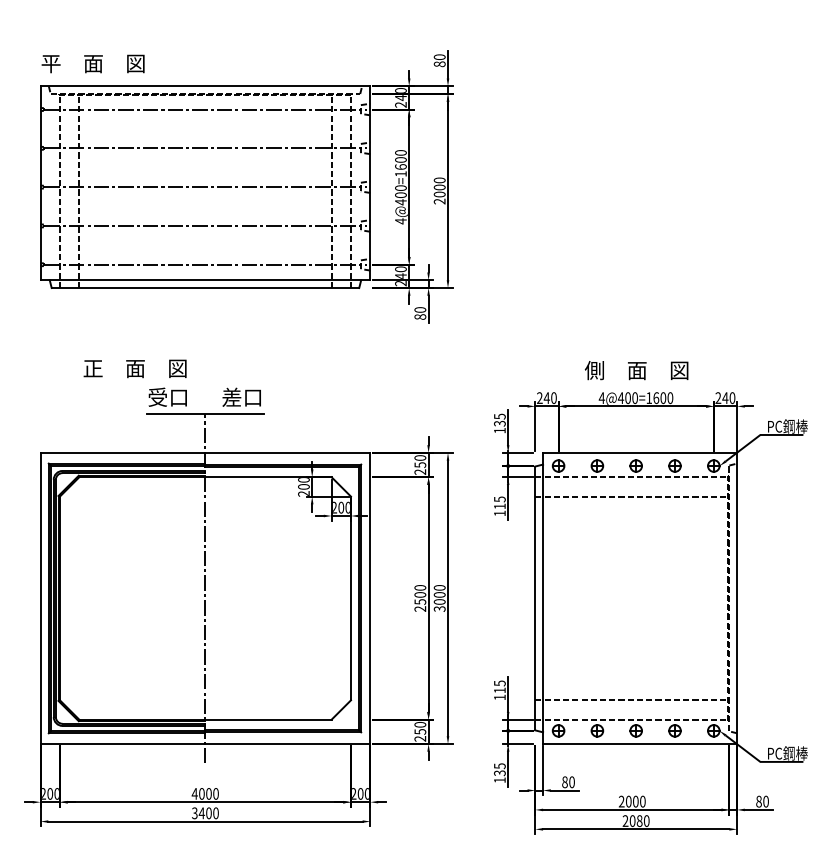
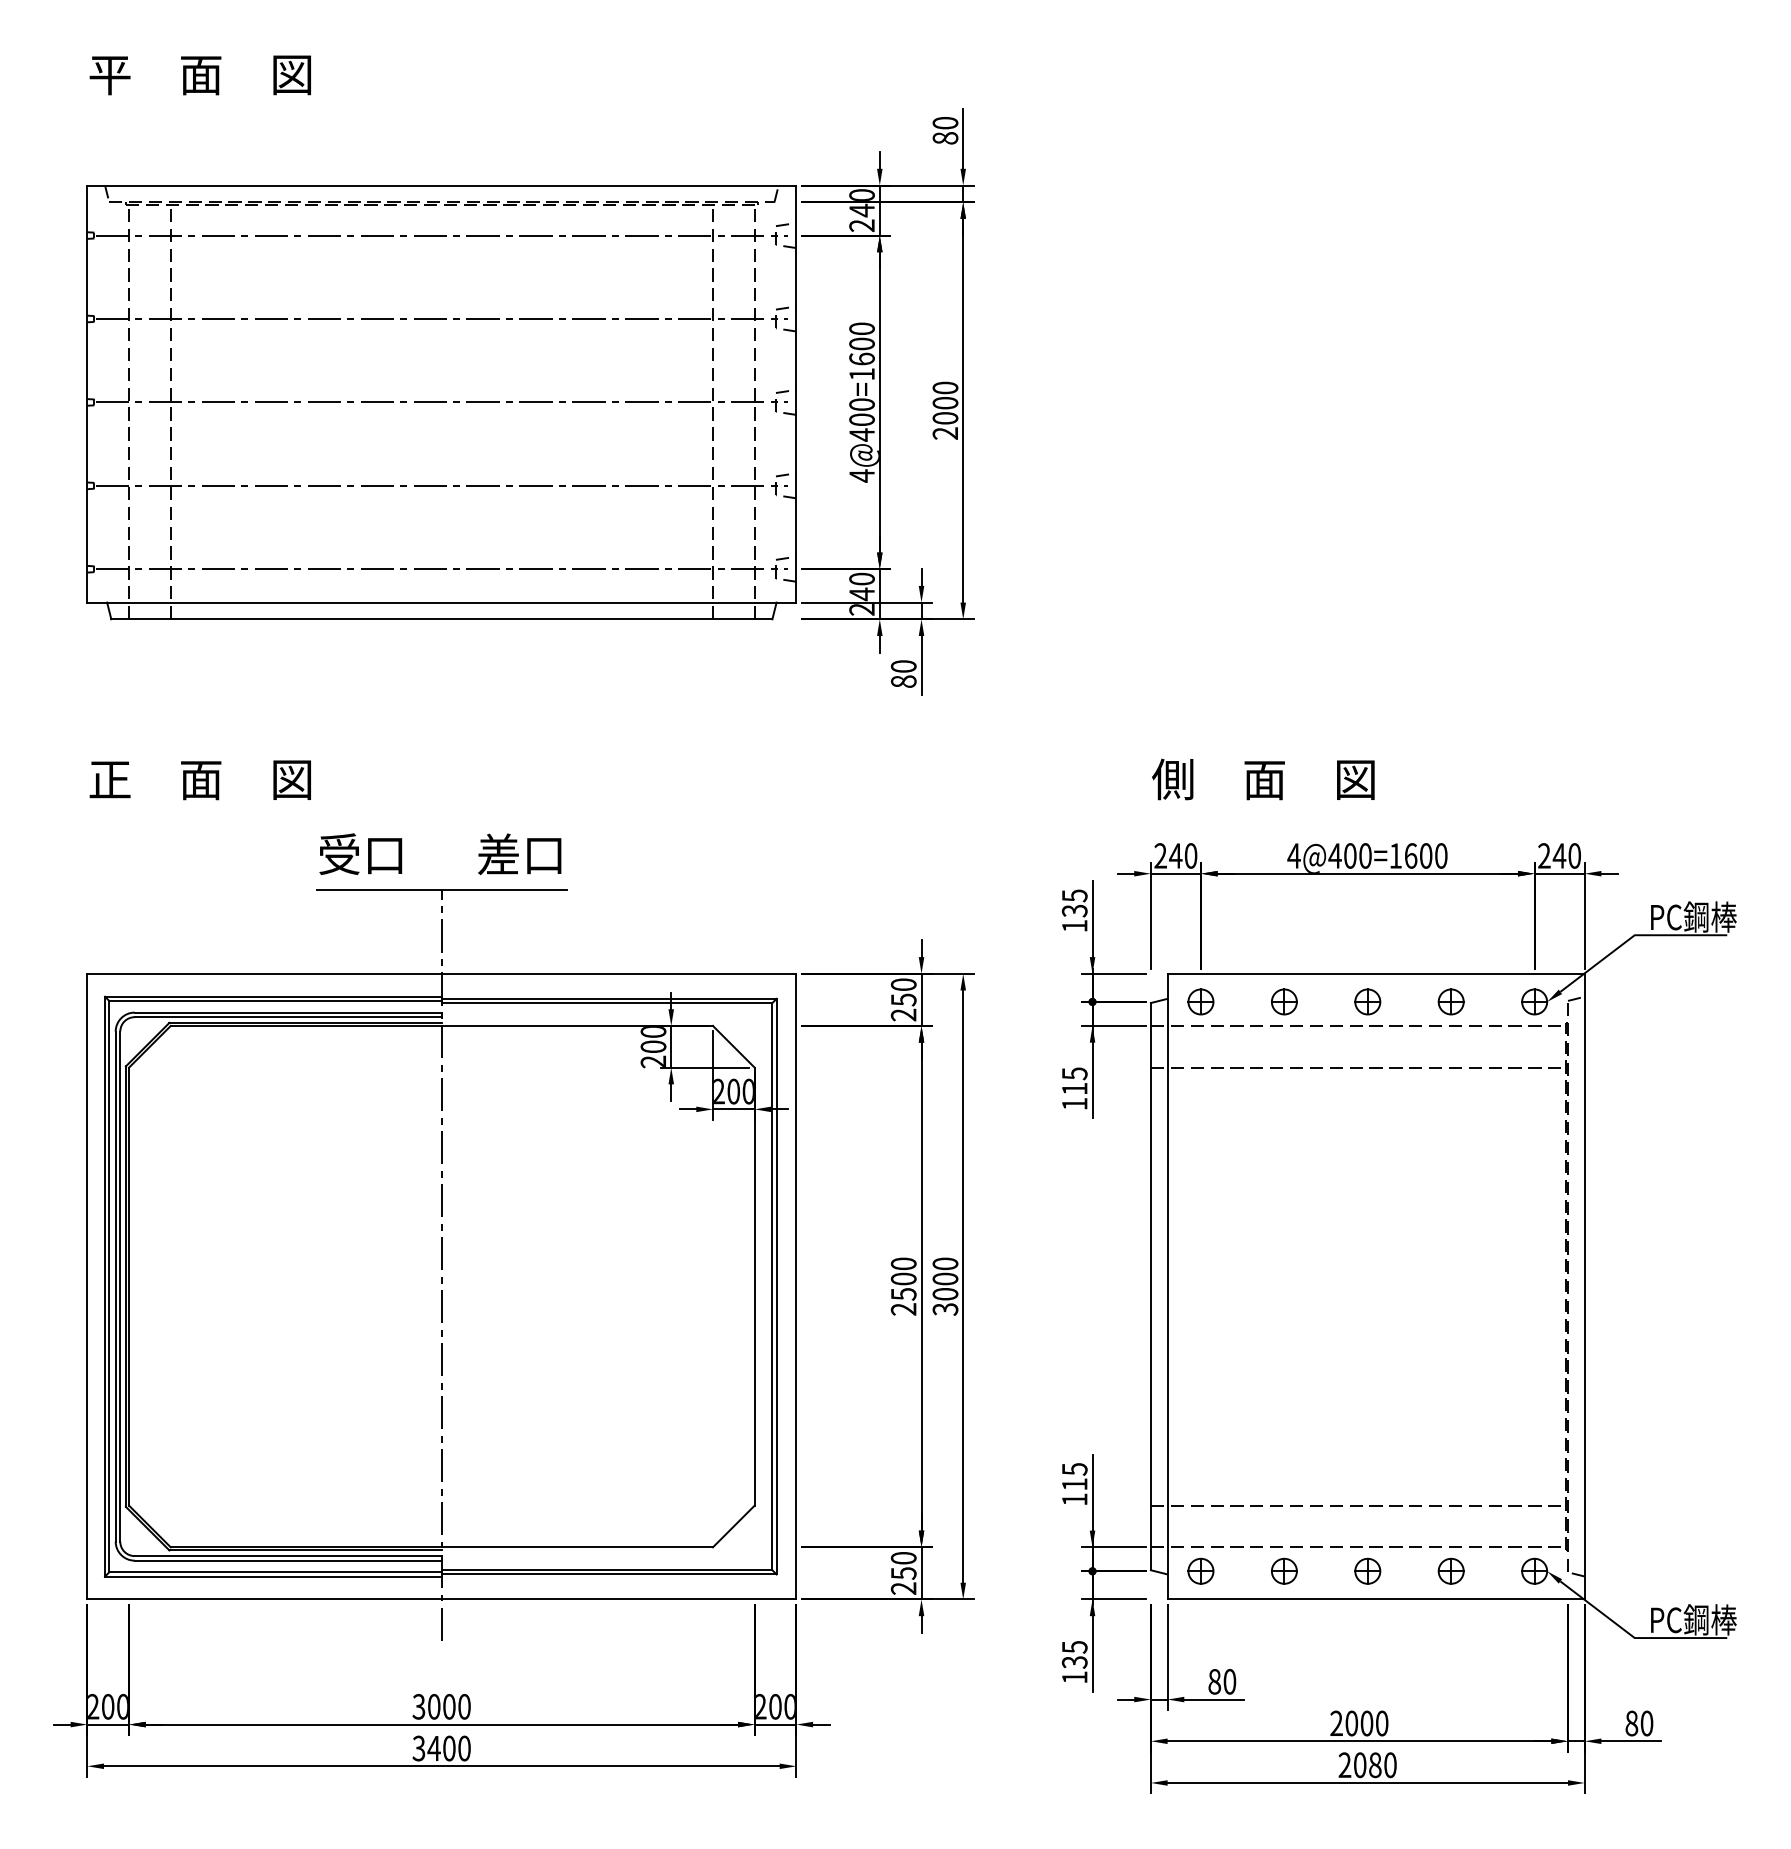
text: (92, 63) -> (198, 74), moved
text: (134, 368) -> (198, 779), moved
text: (636, 370) -> (1263, 779), moved
text: (194, 793) -> (418, 1705), 4000 -> 3000

